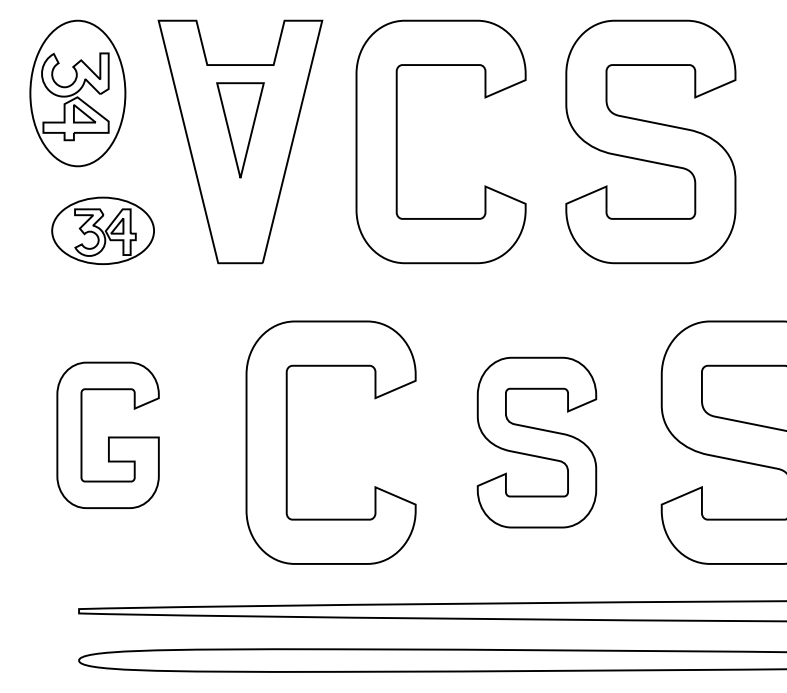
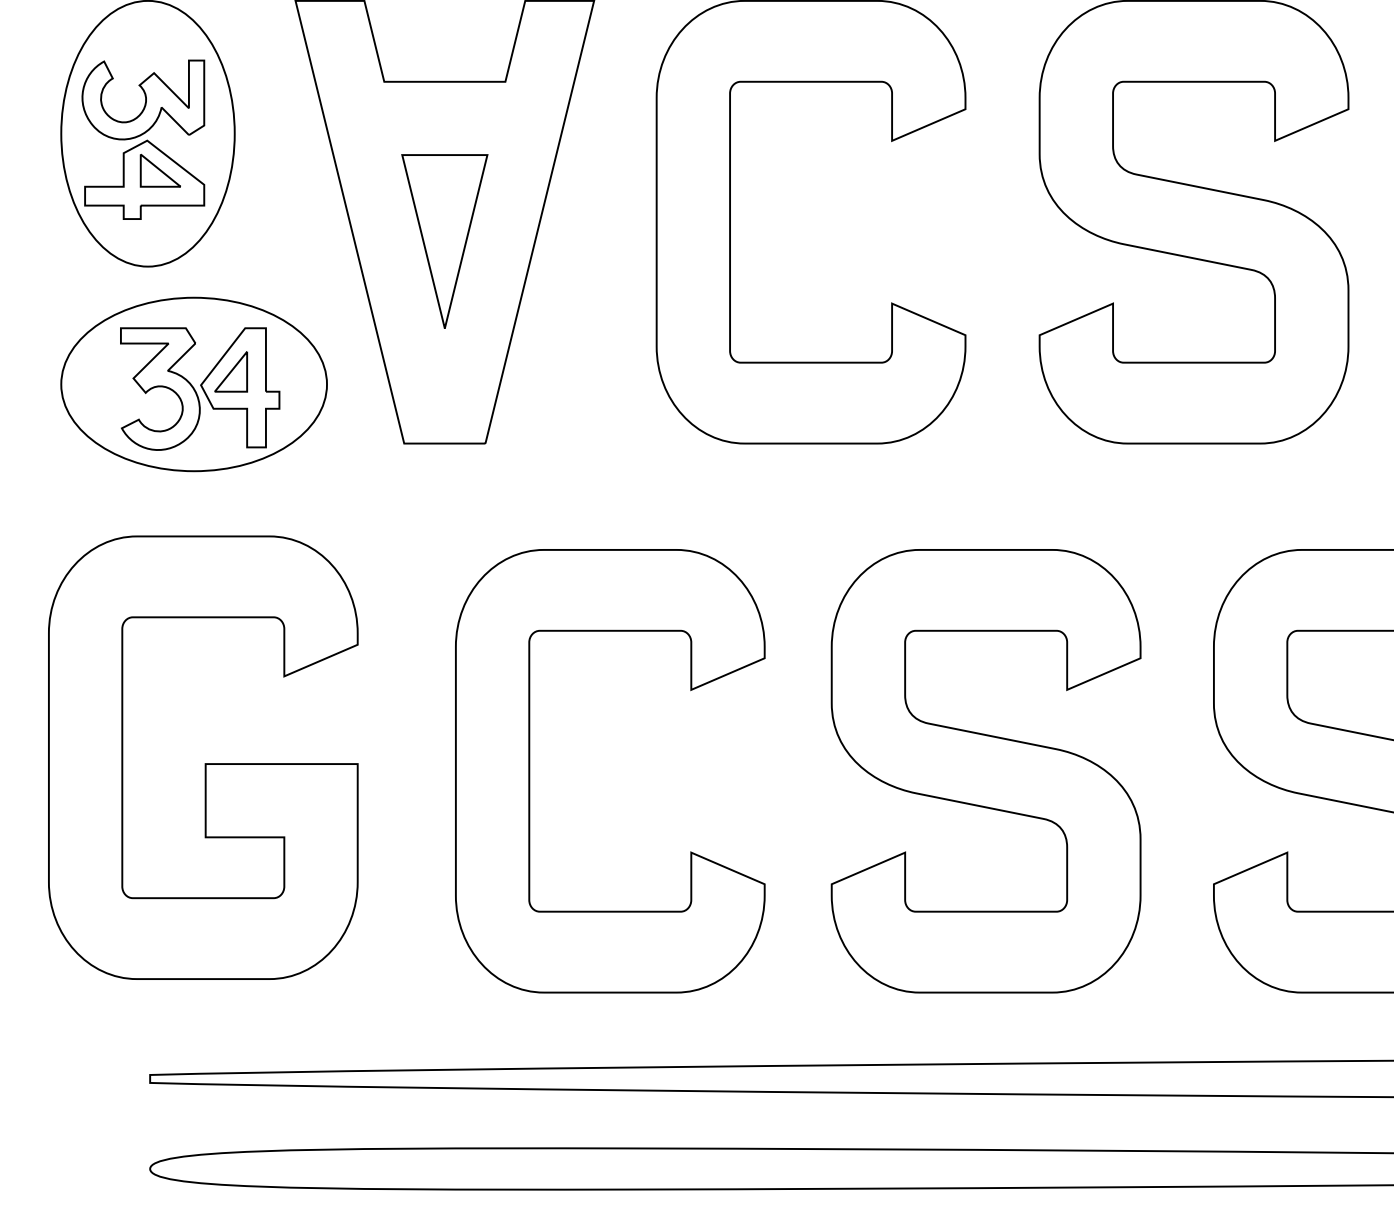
part: (240, 130) -> (444, 241), moved
part: (102, 230) -> (192, 383), size x1.43
part: (107, 435) -> (202, 758), size x1.67
part: (536, 442) -> (985, 770), size x1.43

